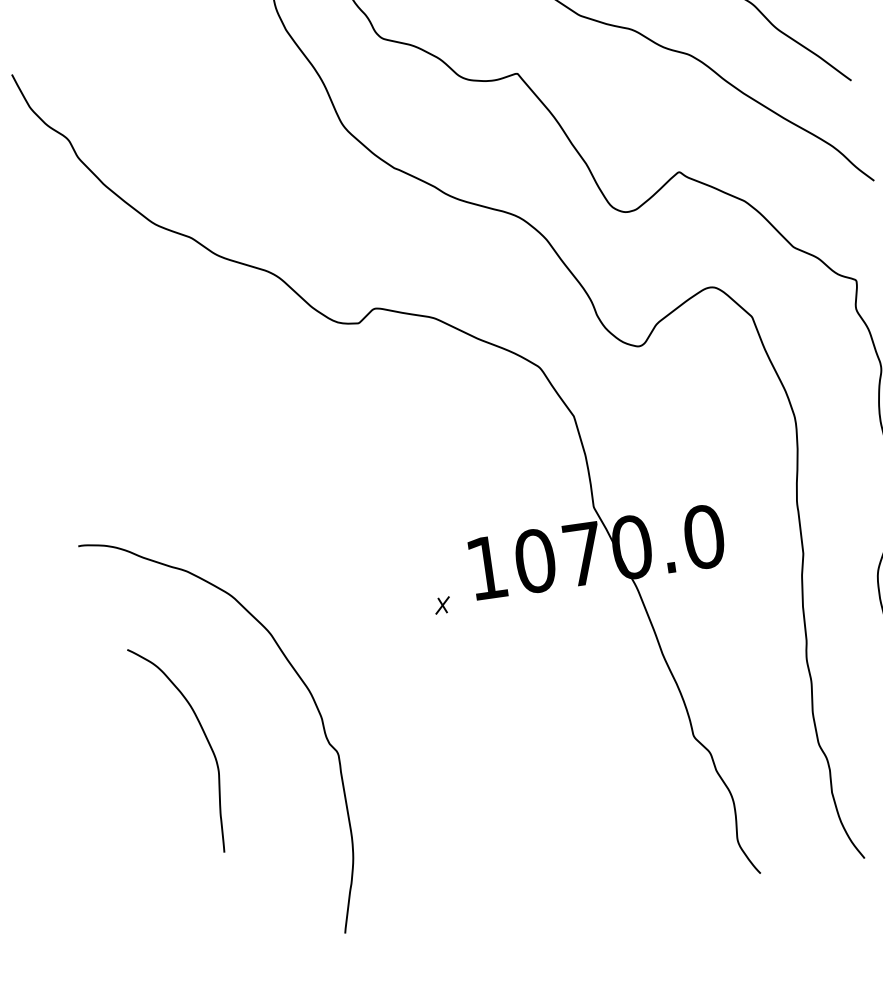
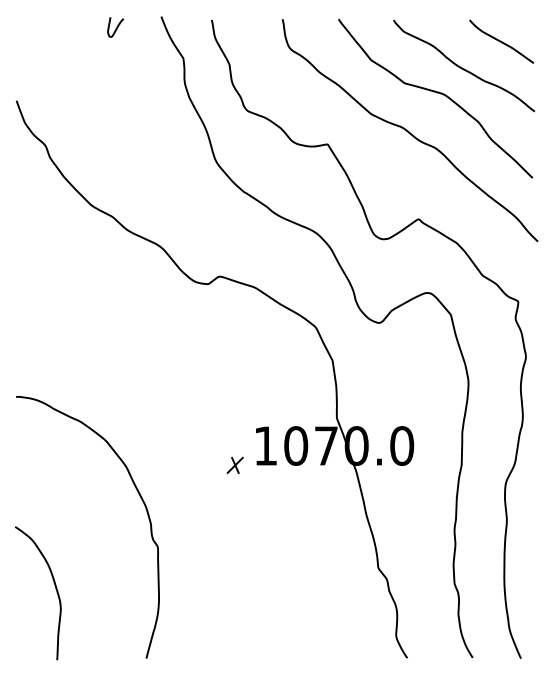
part: (441, 604) -> (234, 464), size x1.67
curve: (203, 735) -> (54, 586), moved

